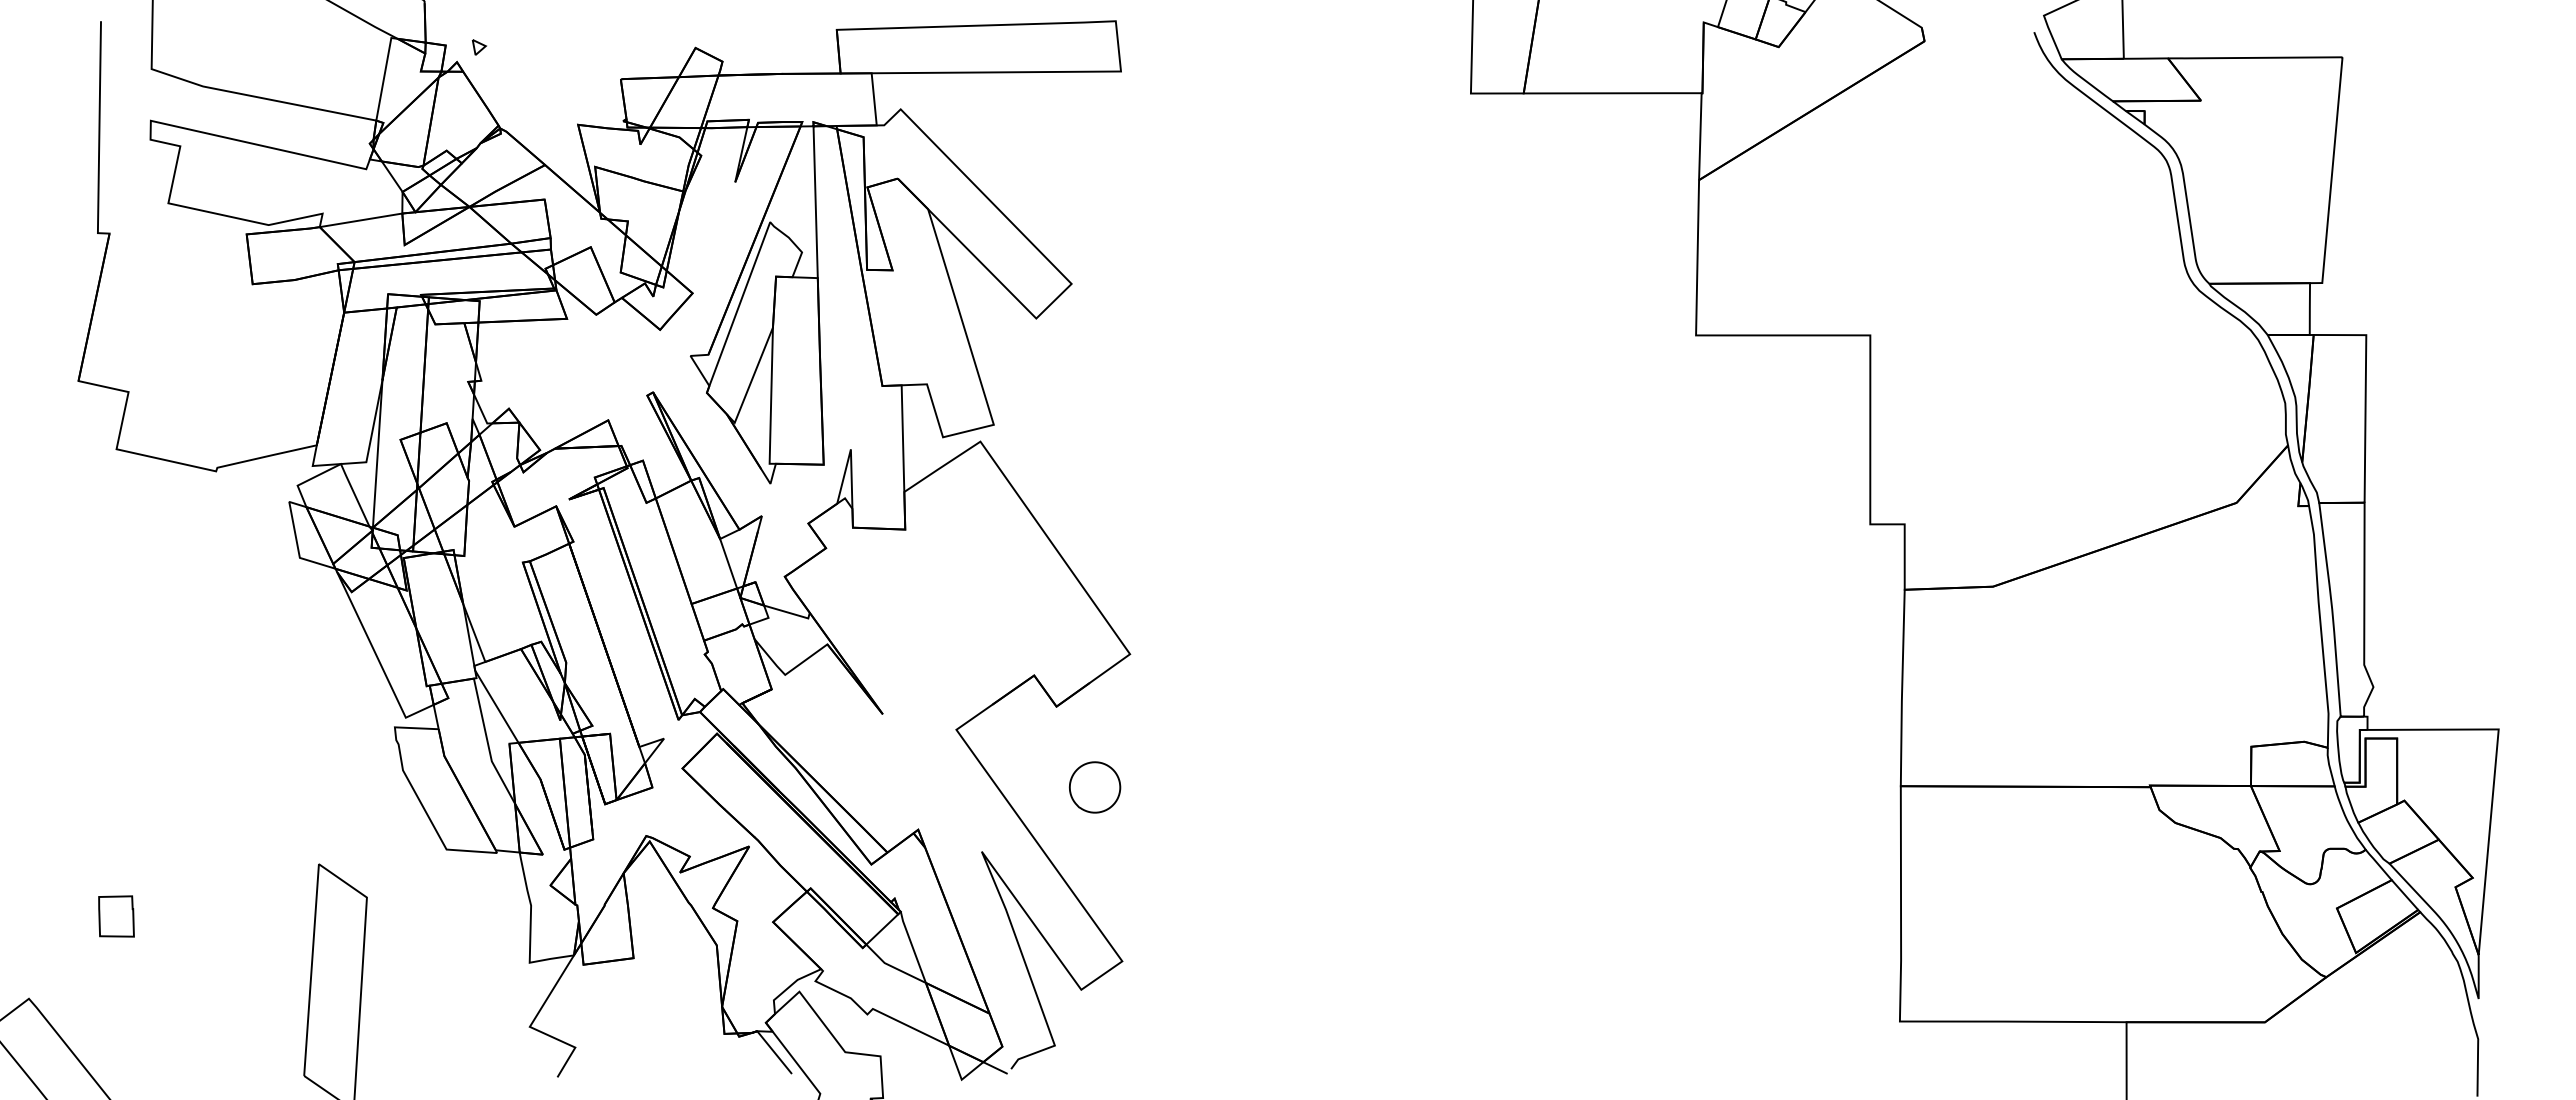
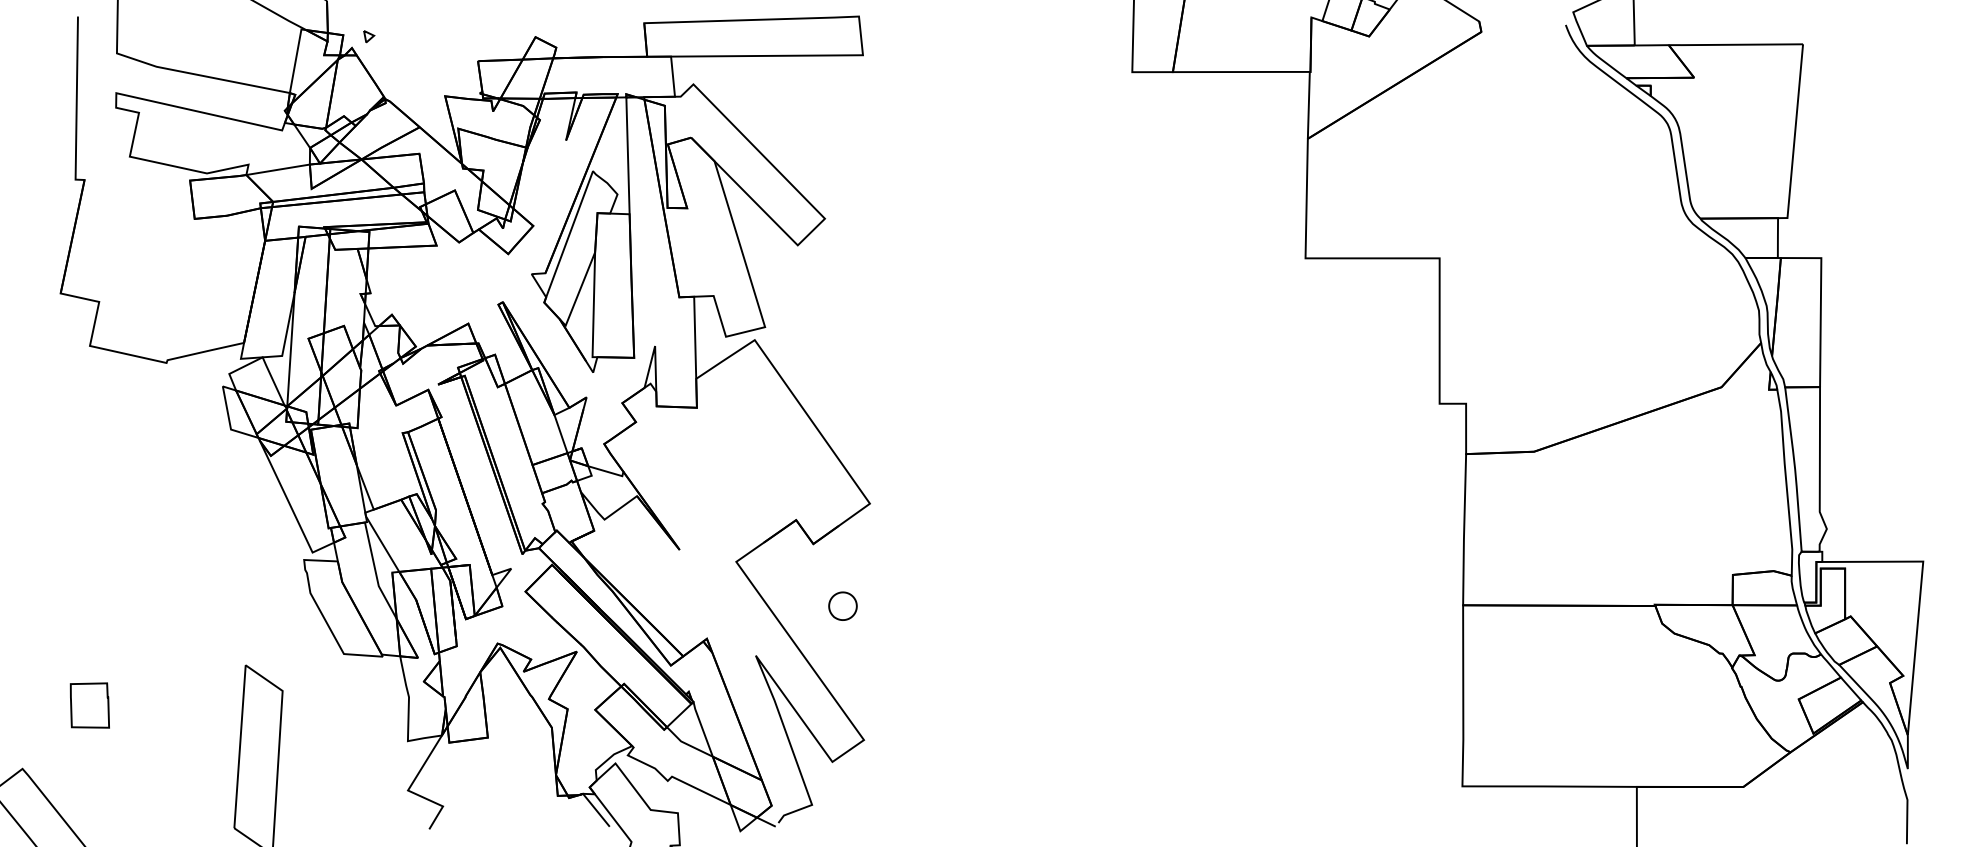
part: (1094, 787) -> (842, 606), size x0.71
part: (116, 916) -> (89, 705), size x1.43

